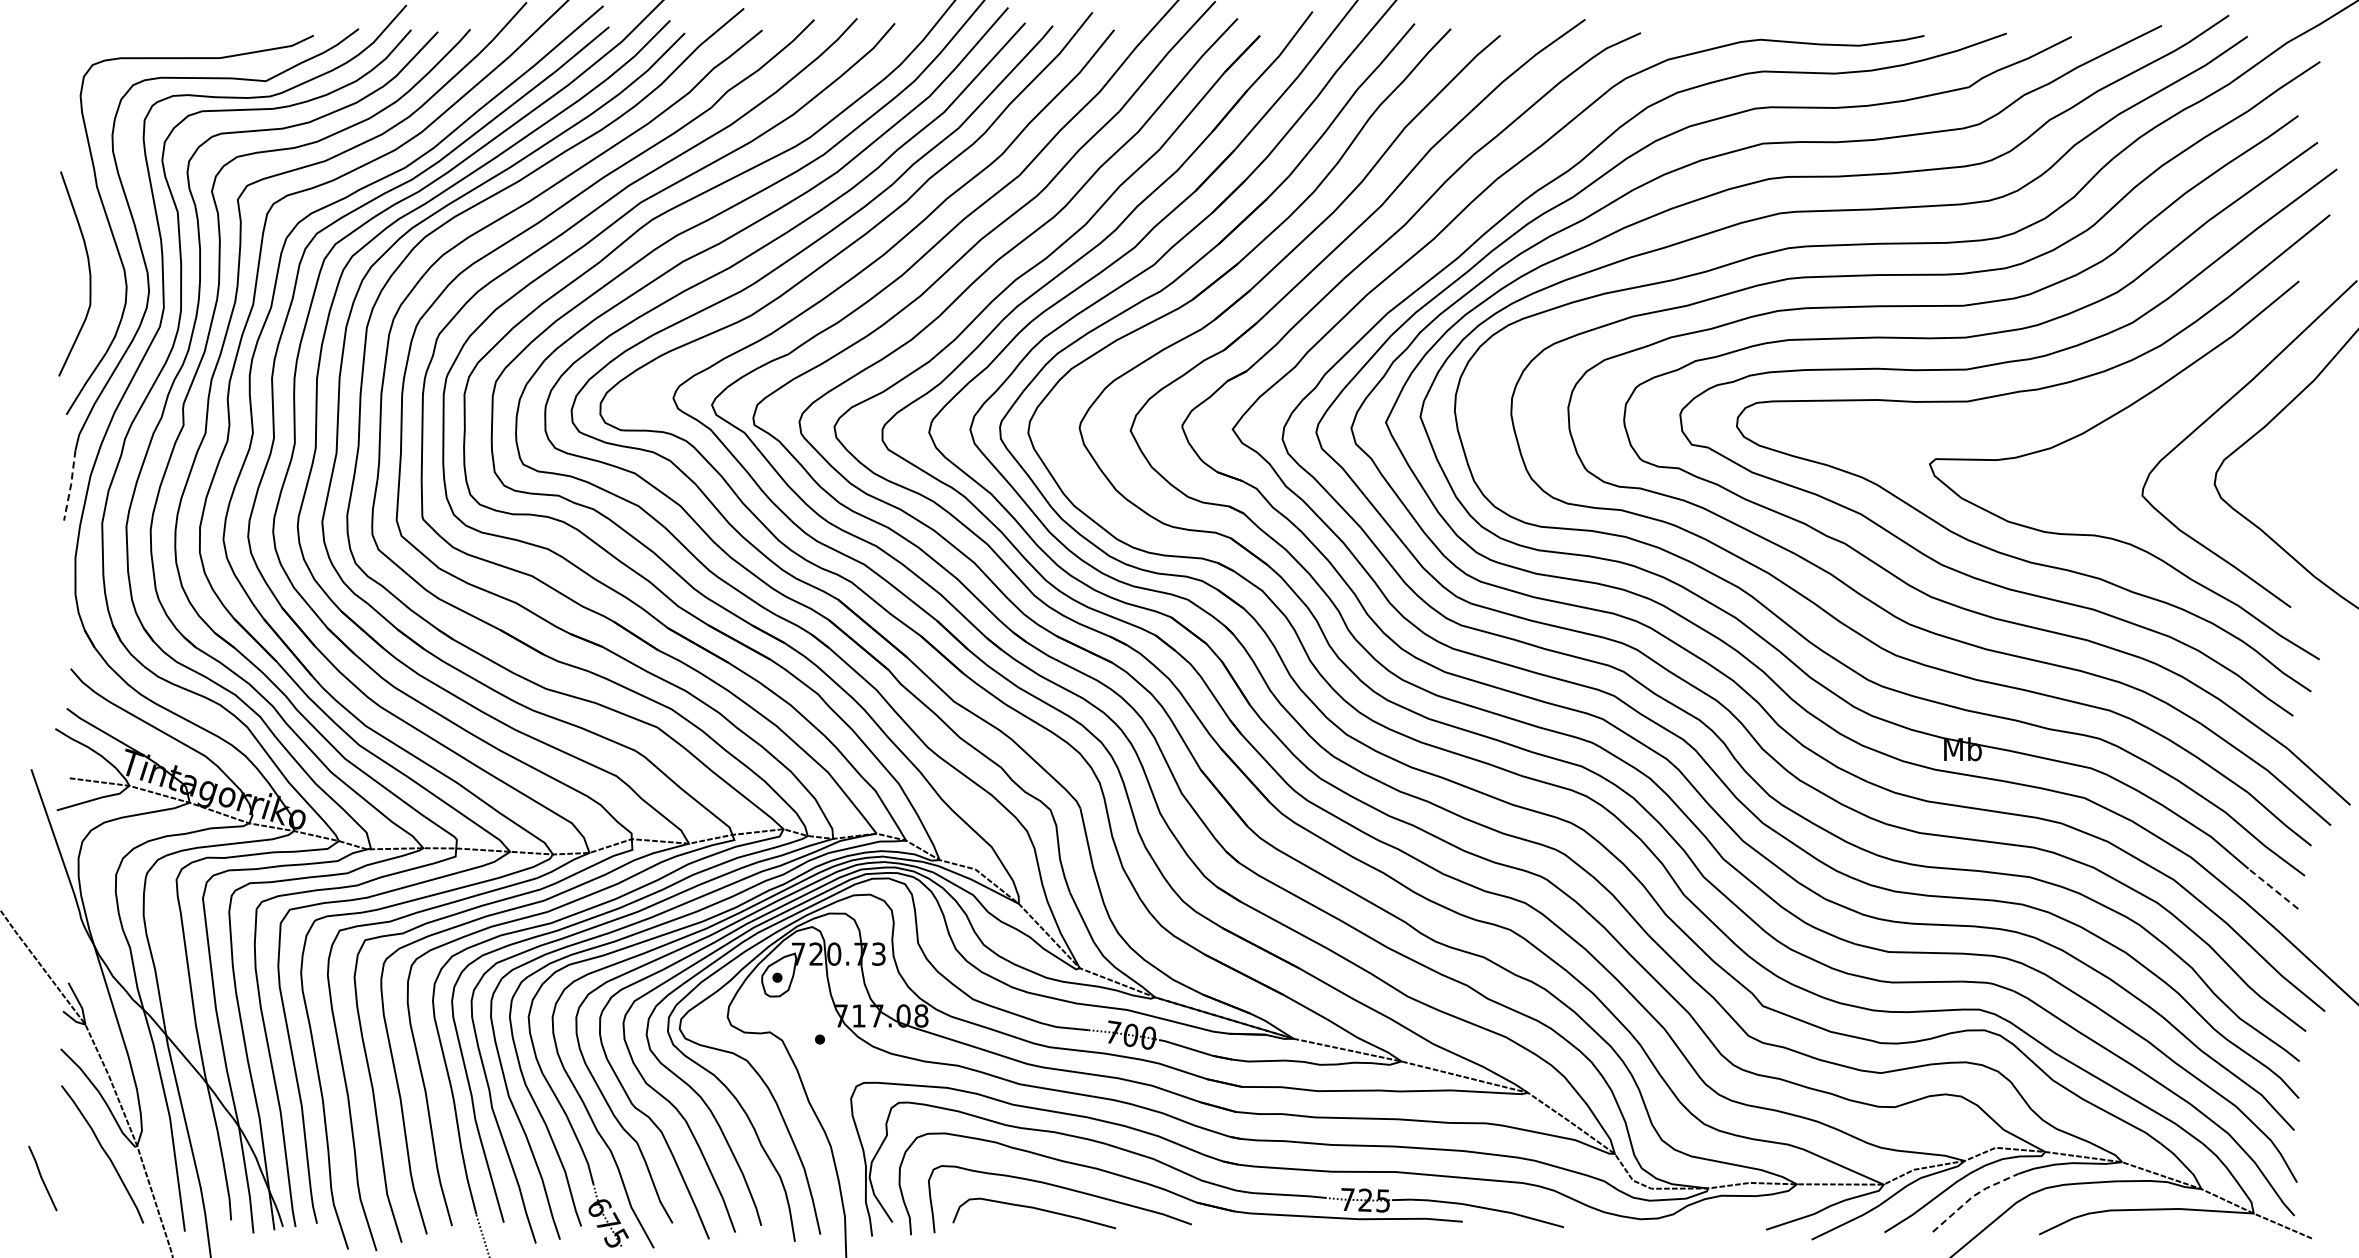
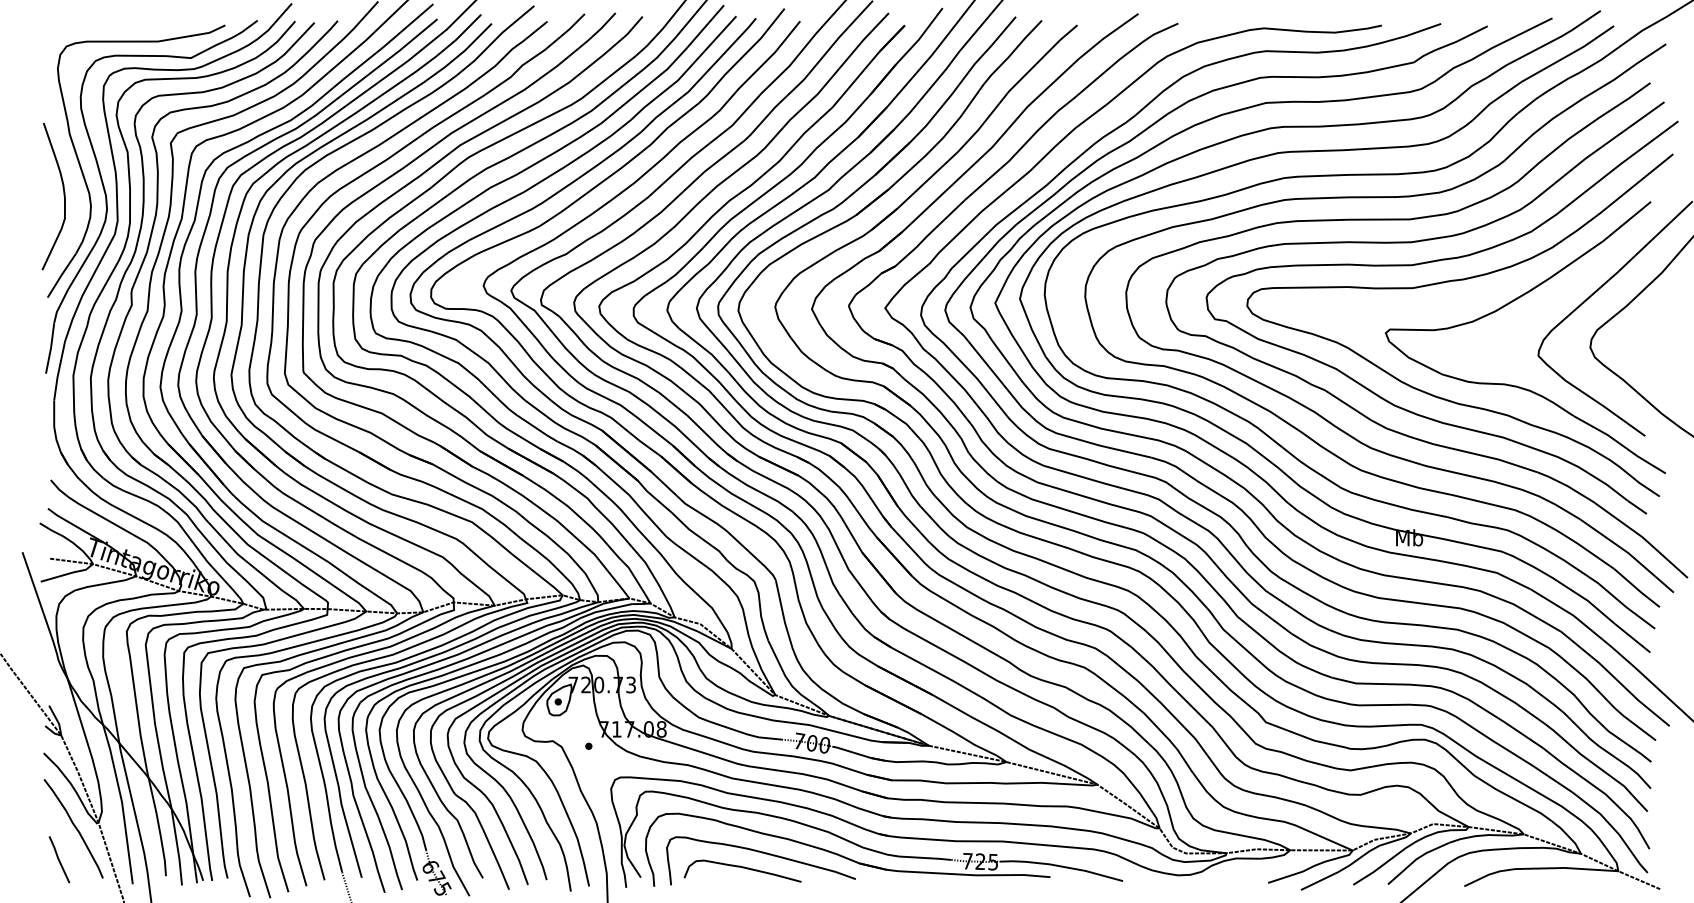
line: (70, 486) -> (50, 349), dashed -> solid
line: (2273, 888) -> (1632, 637), dashed -> solid
line: (42, 1178) -> (59, 859), moved
line: (1972, 1196) -> (1416, 859), dashed -> solid

